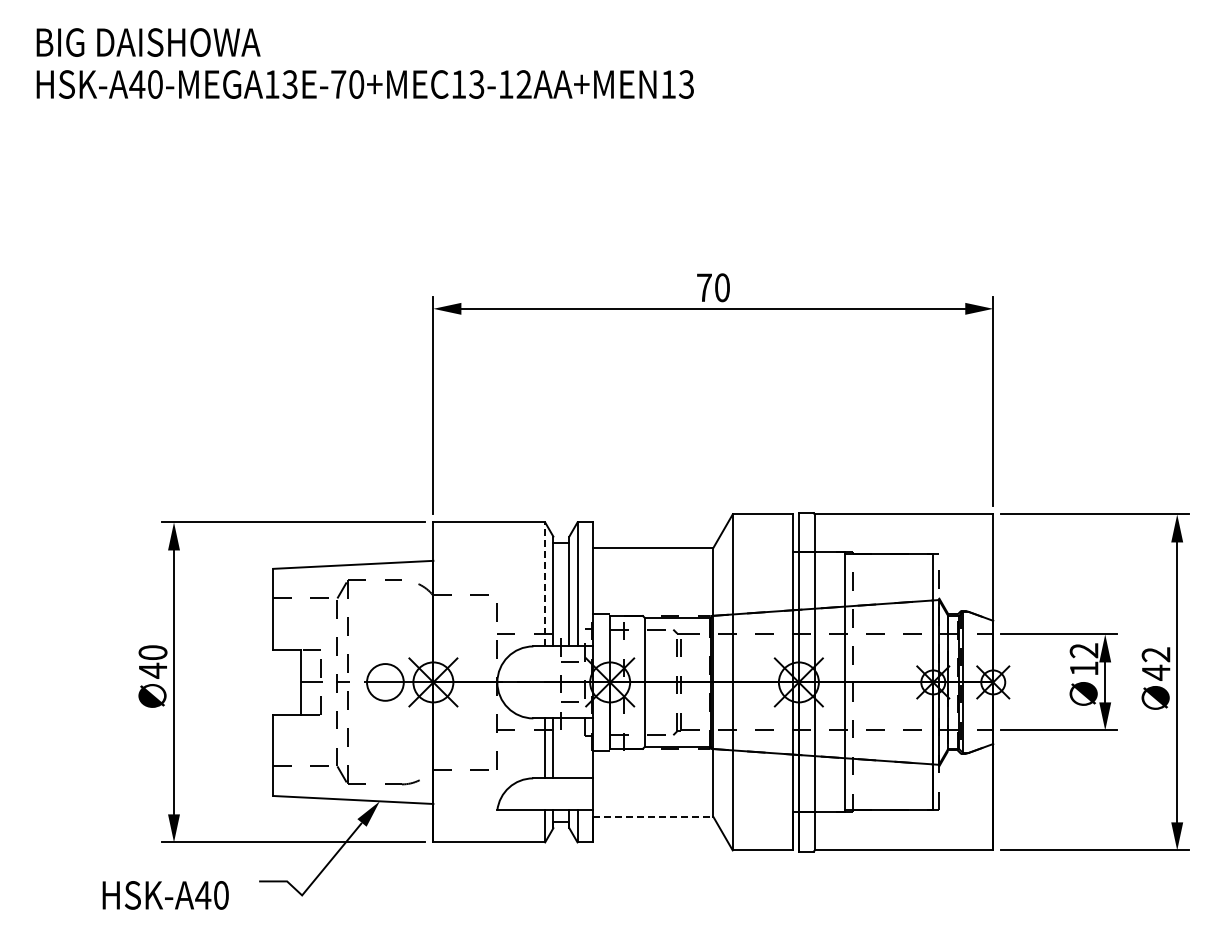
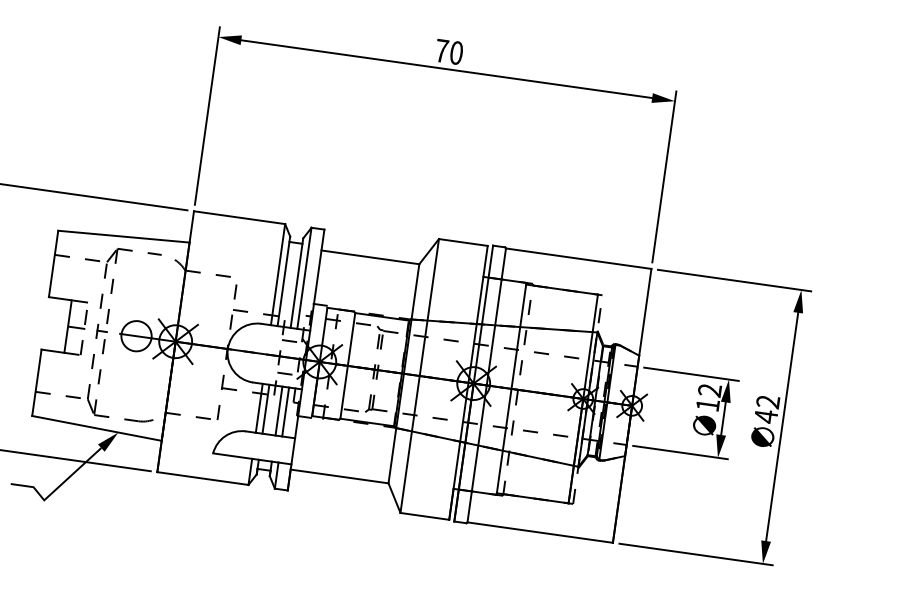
line: (545, 584) -> (278, 274), dashed -> solid
line: (569, 748) -> (279, 411), added
line: (577, 748) -> (285, 412), added
line: (653, 816) -> (339, 476), dashed -> solid

